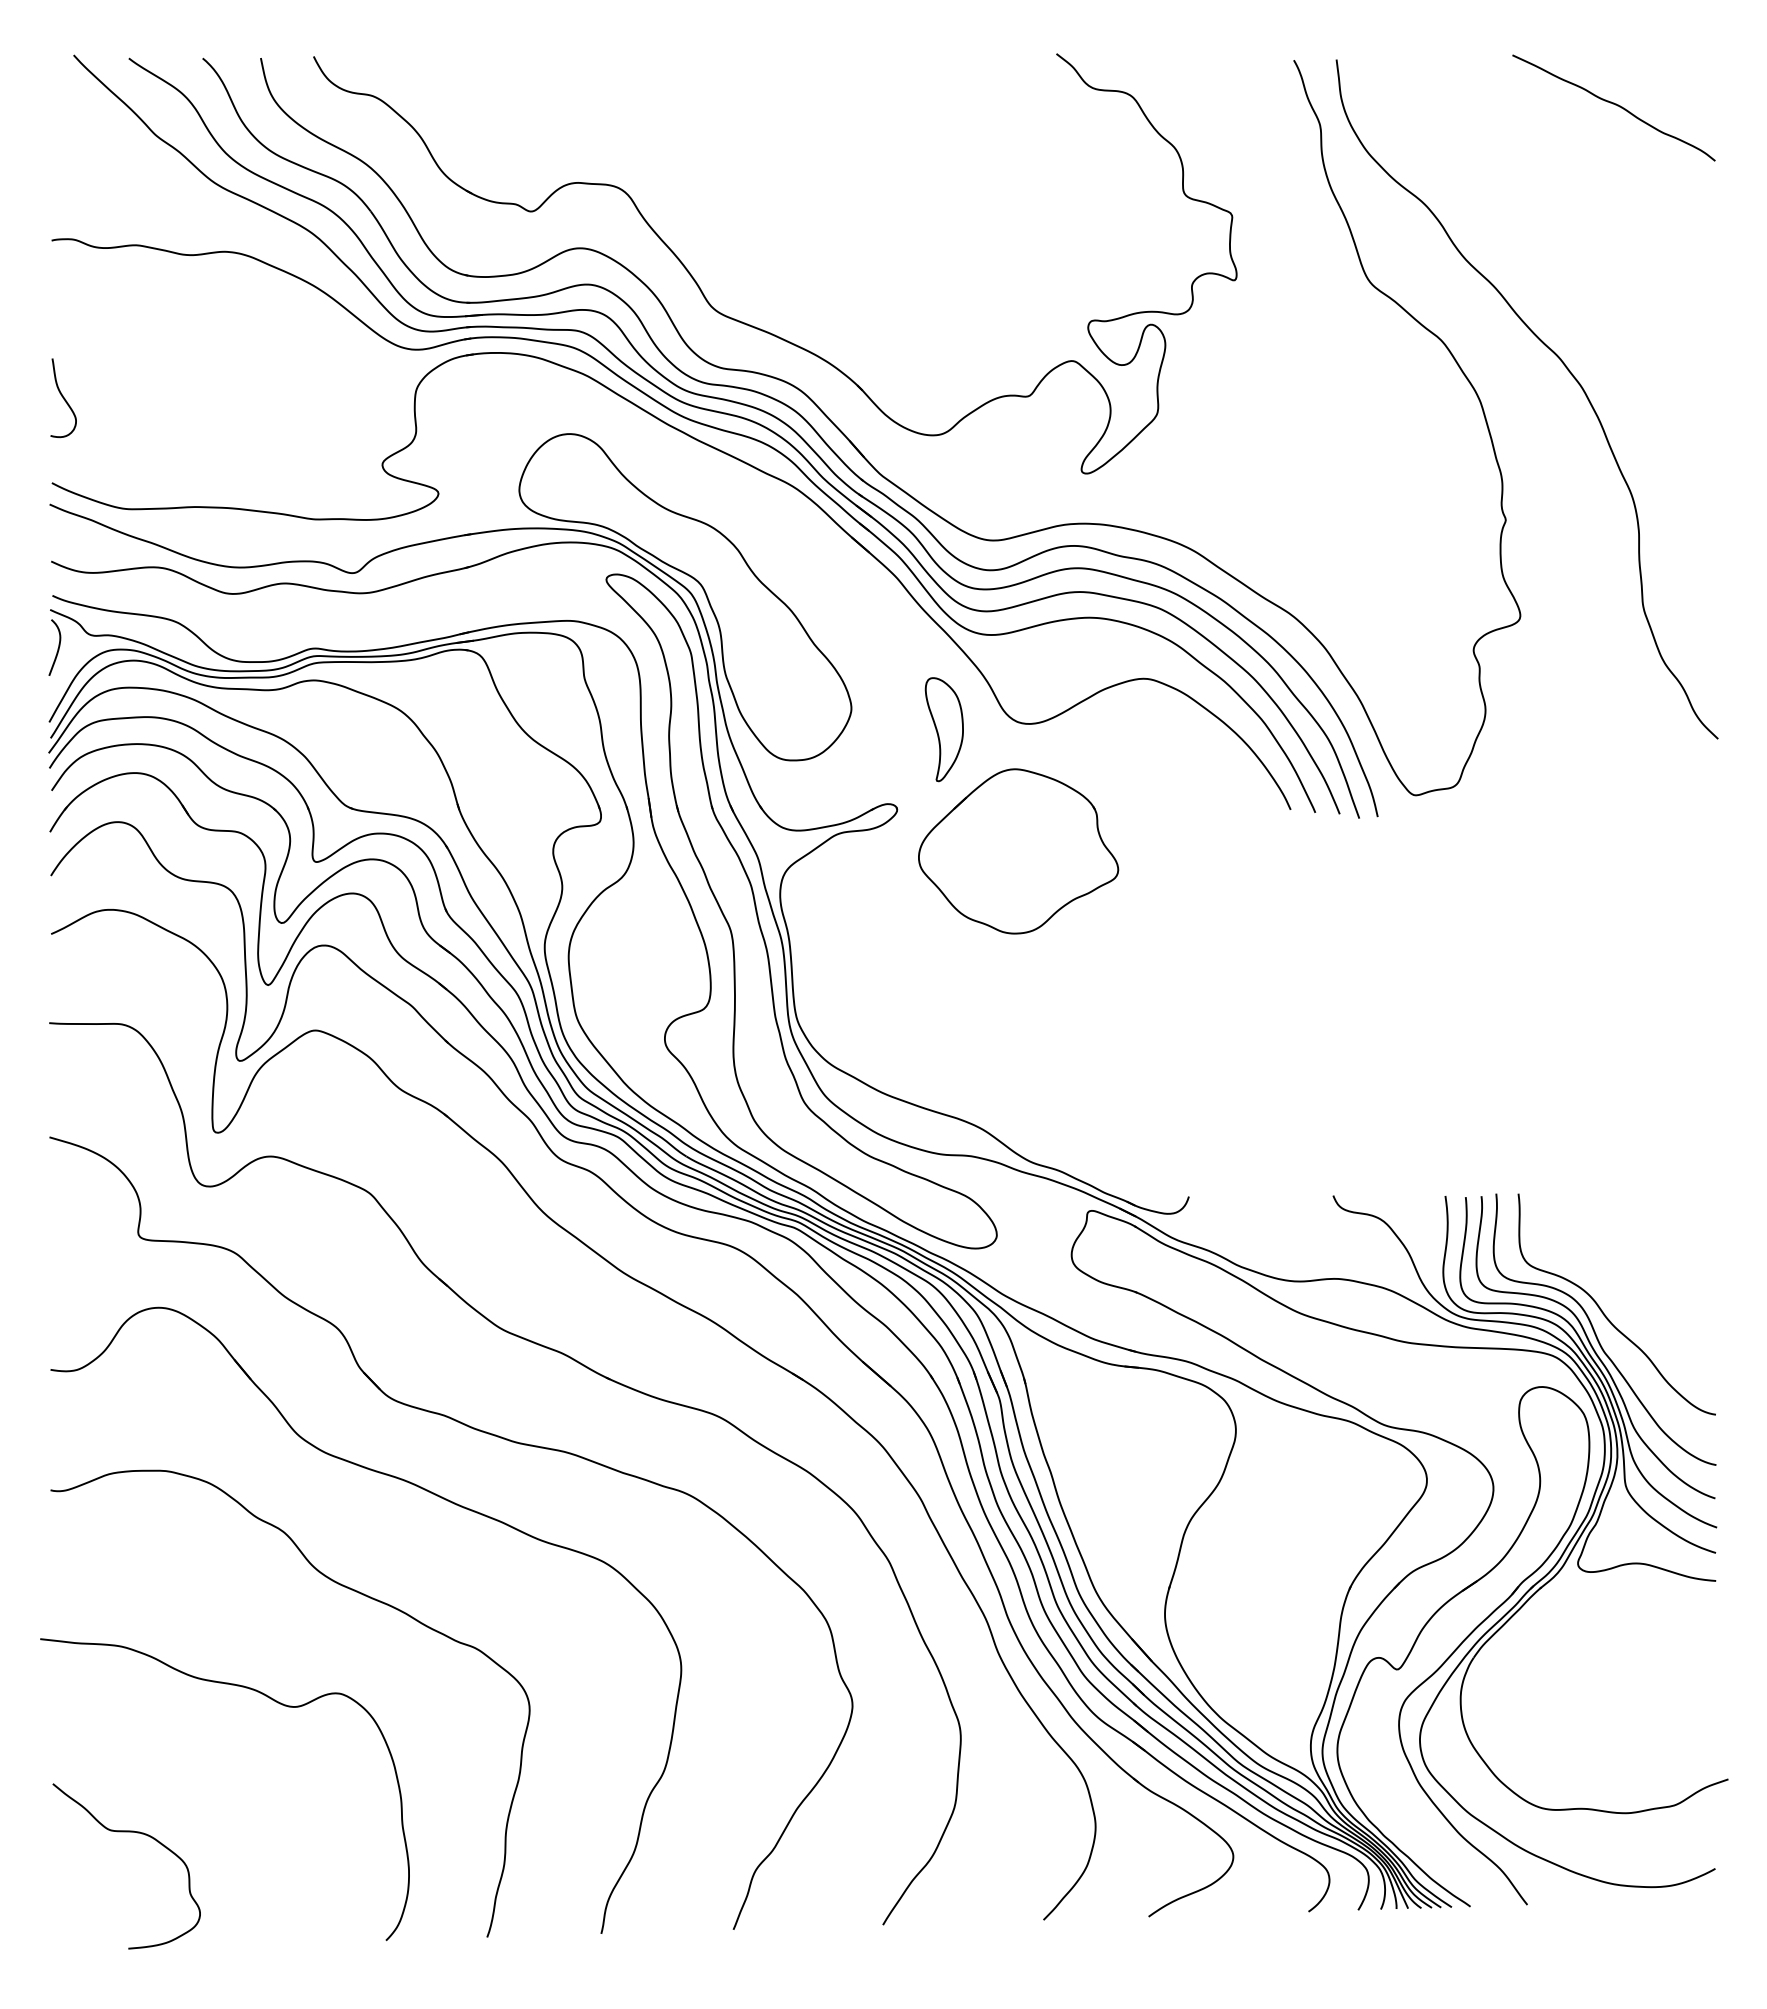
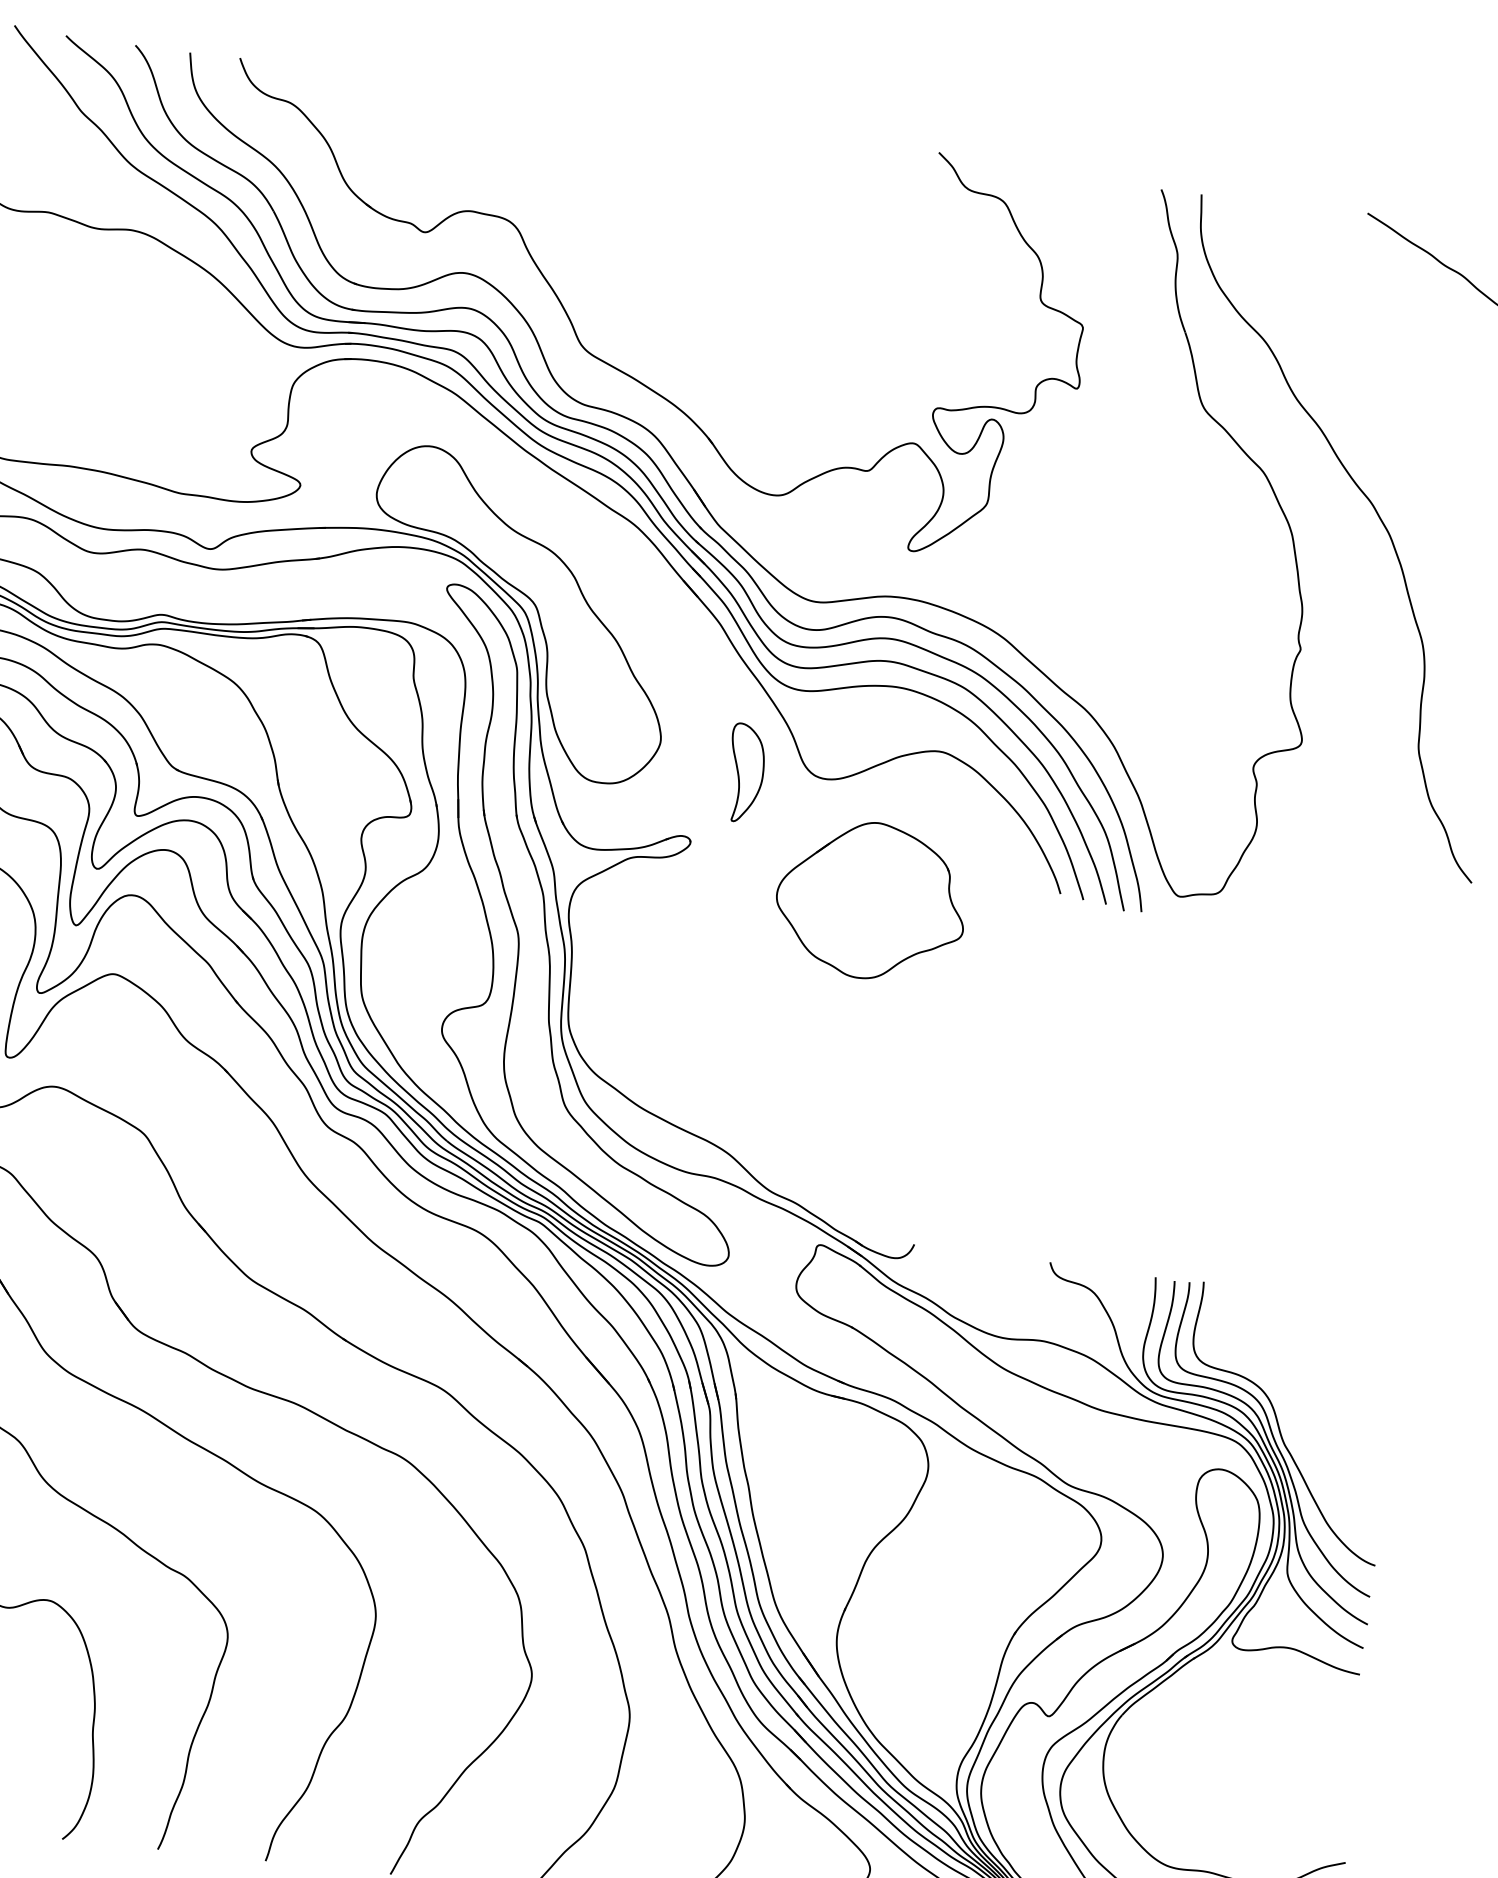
part: (1018, 851) -> (871, 900), moved
curve: (1603, 1311) -> (1289, 1406), removed

